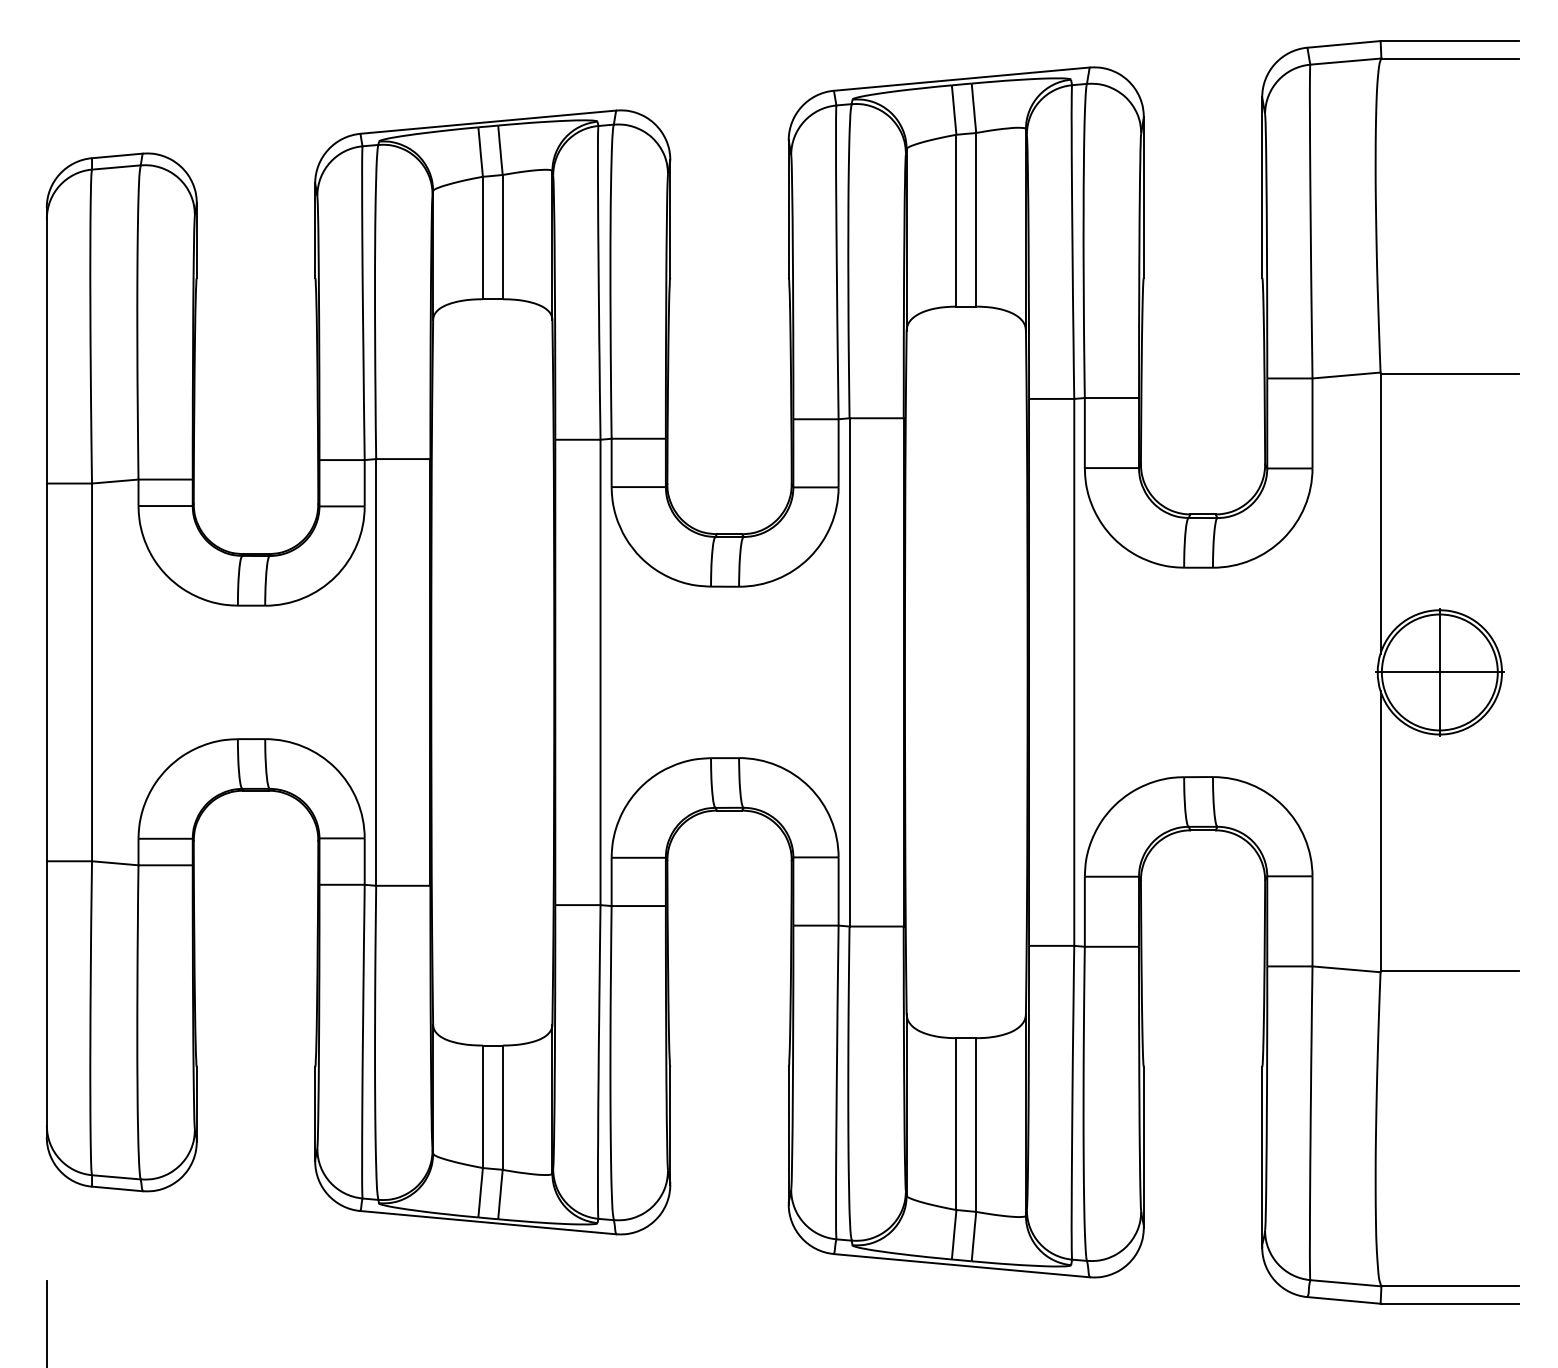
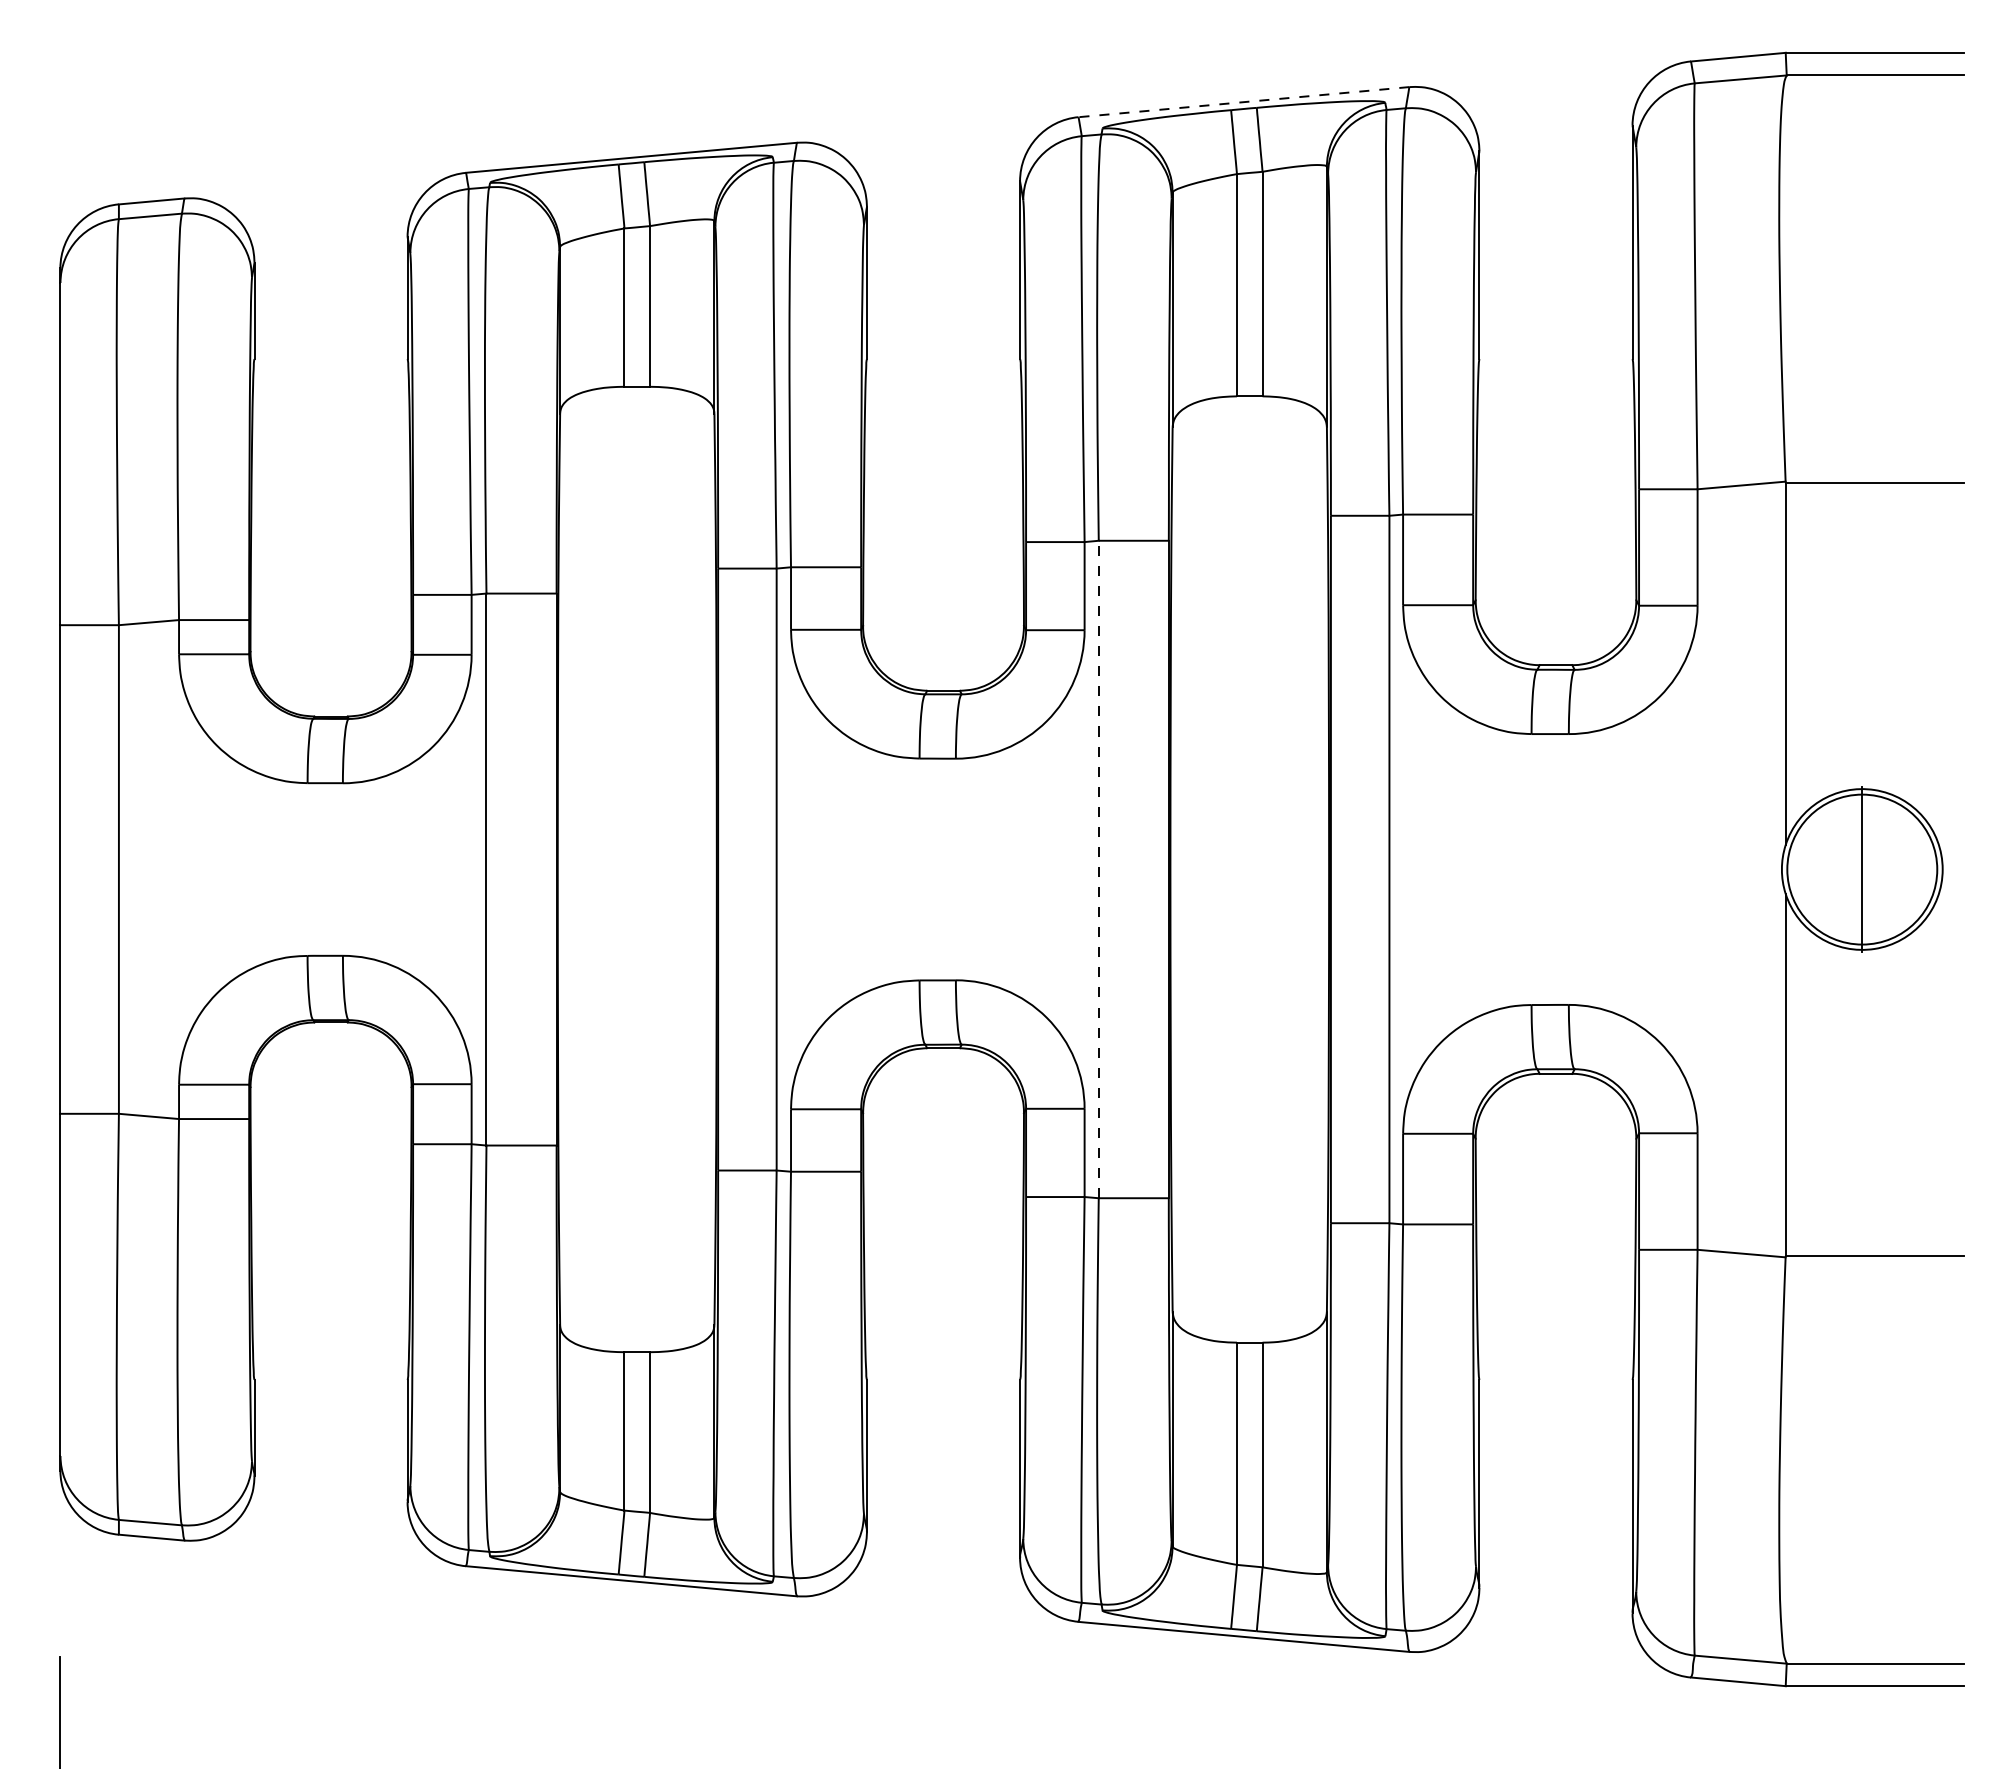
line: (961, 79) -> (1243, 102), solid -> dashed
line: (849, 672) -> (1098, 869), solid -> dashed
line: (1439, 672) -> (1861, 869), removed

